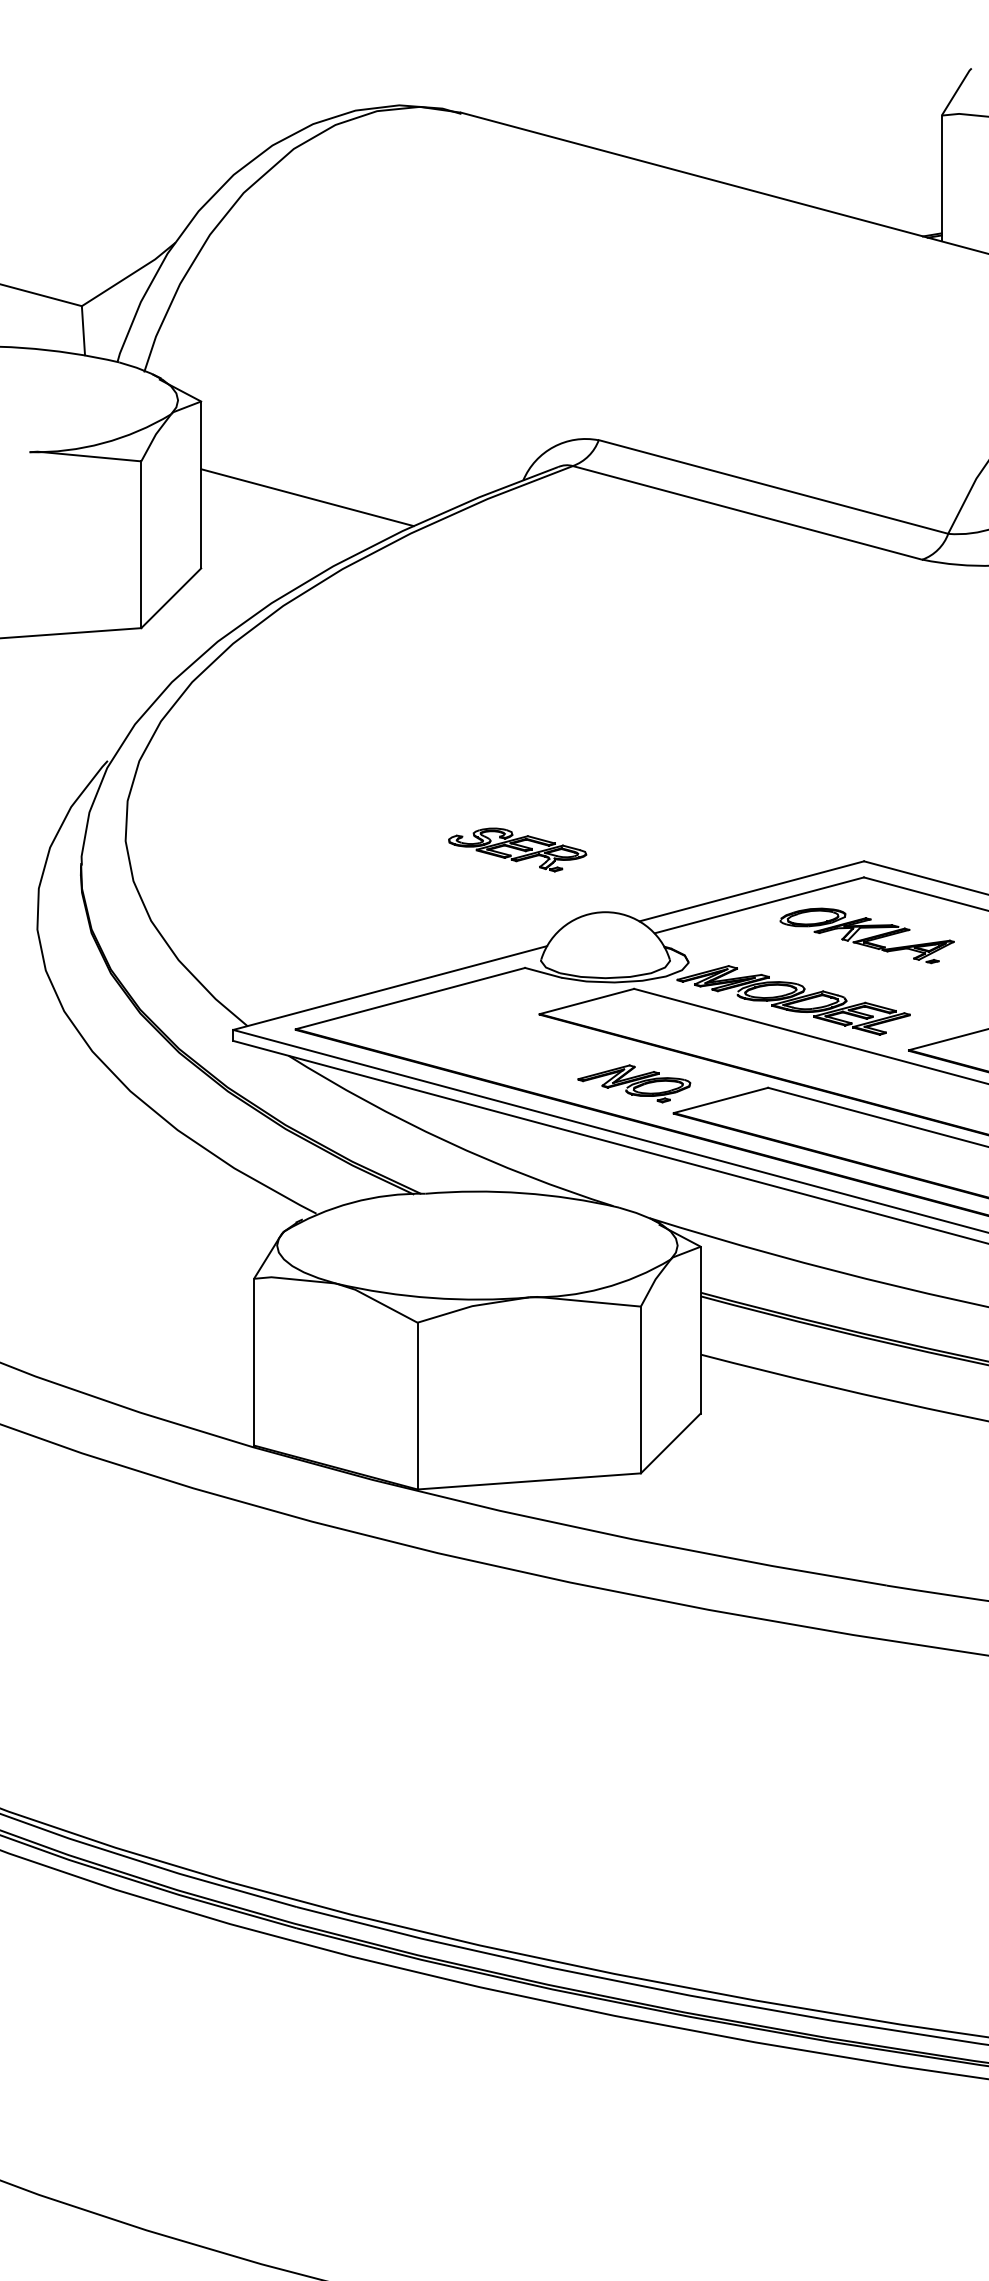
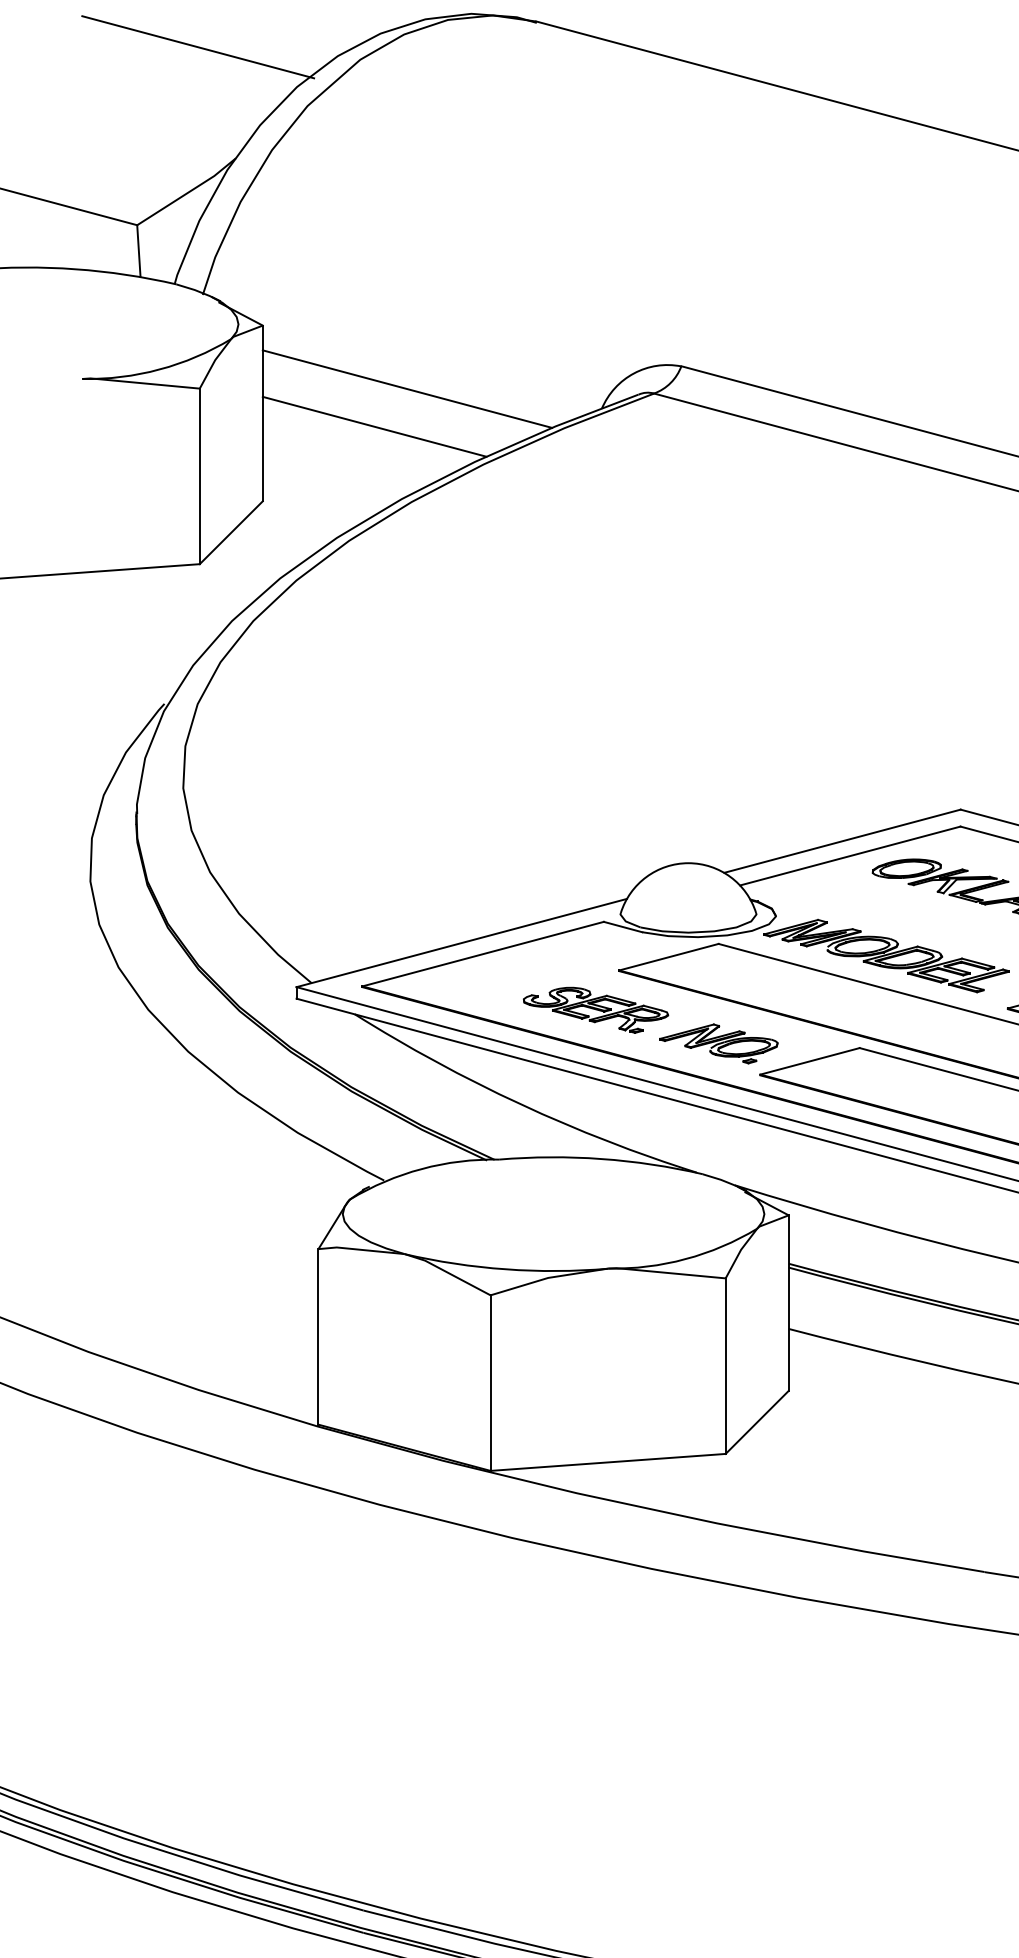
line: (139, 136) -> (197, 46), added
line: (338, 461) -> (407, 388), added
part: (517, 849) -> (595, 1009), moved

